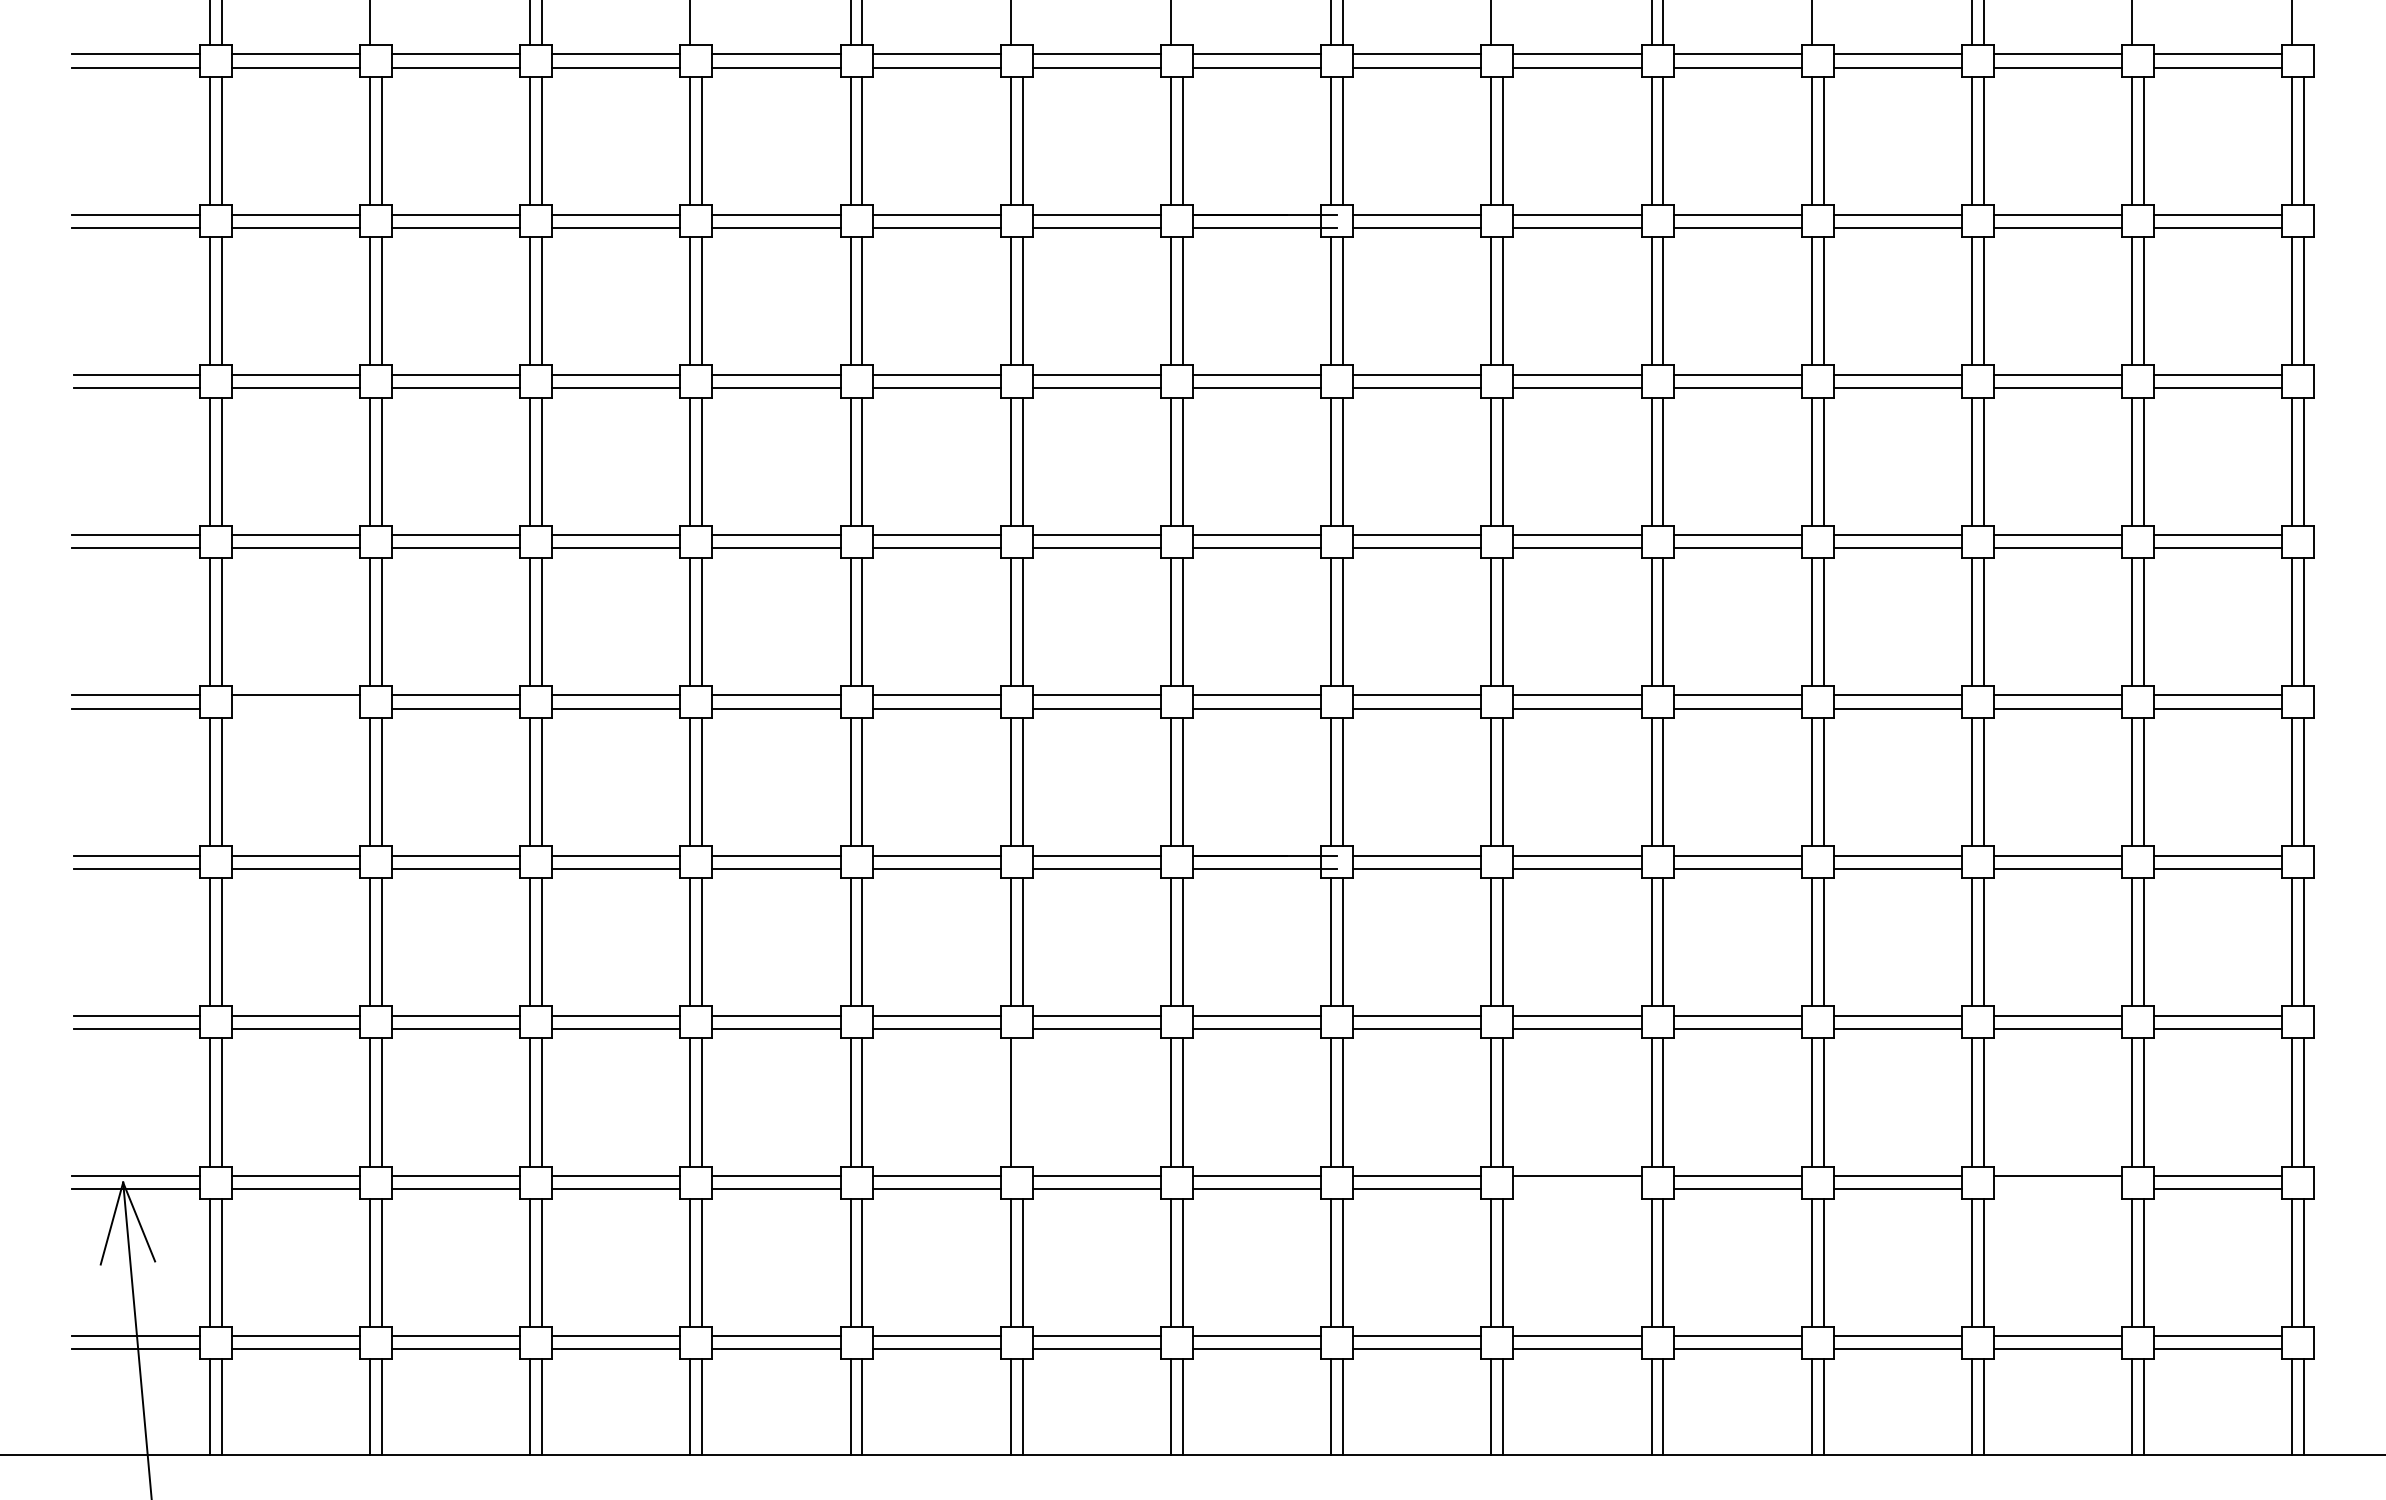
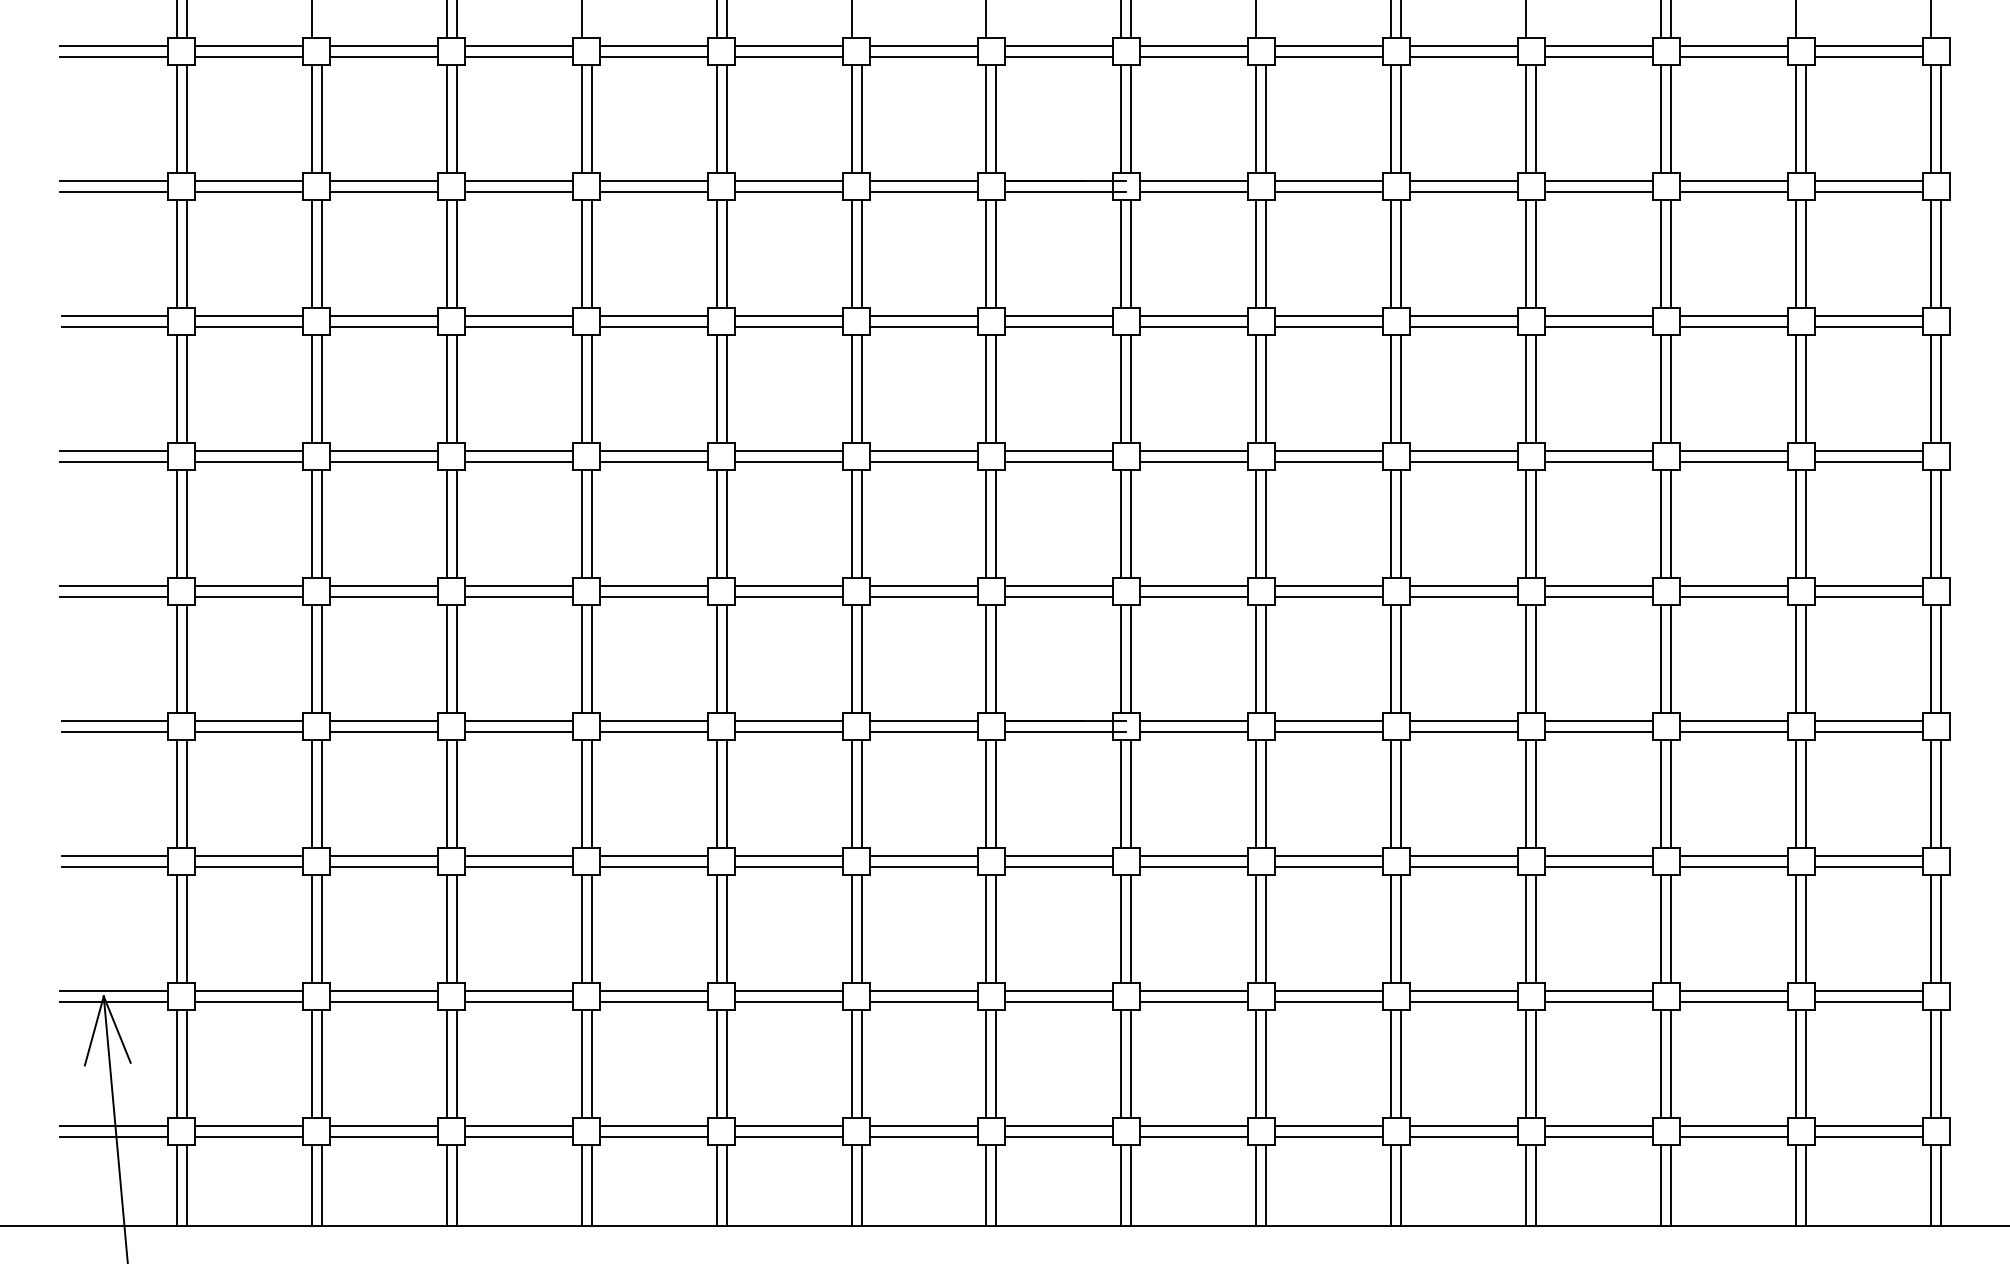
line: (295, 708) -> (248, 597), added
line: (1022, 1102) -> (861, 928), added
line: (1577, 1189) -> (1328, 1002), added
line: (2058, 1189) -> (1734, 1002), added

